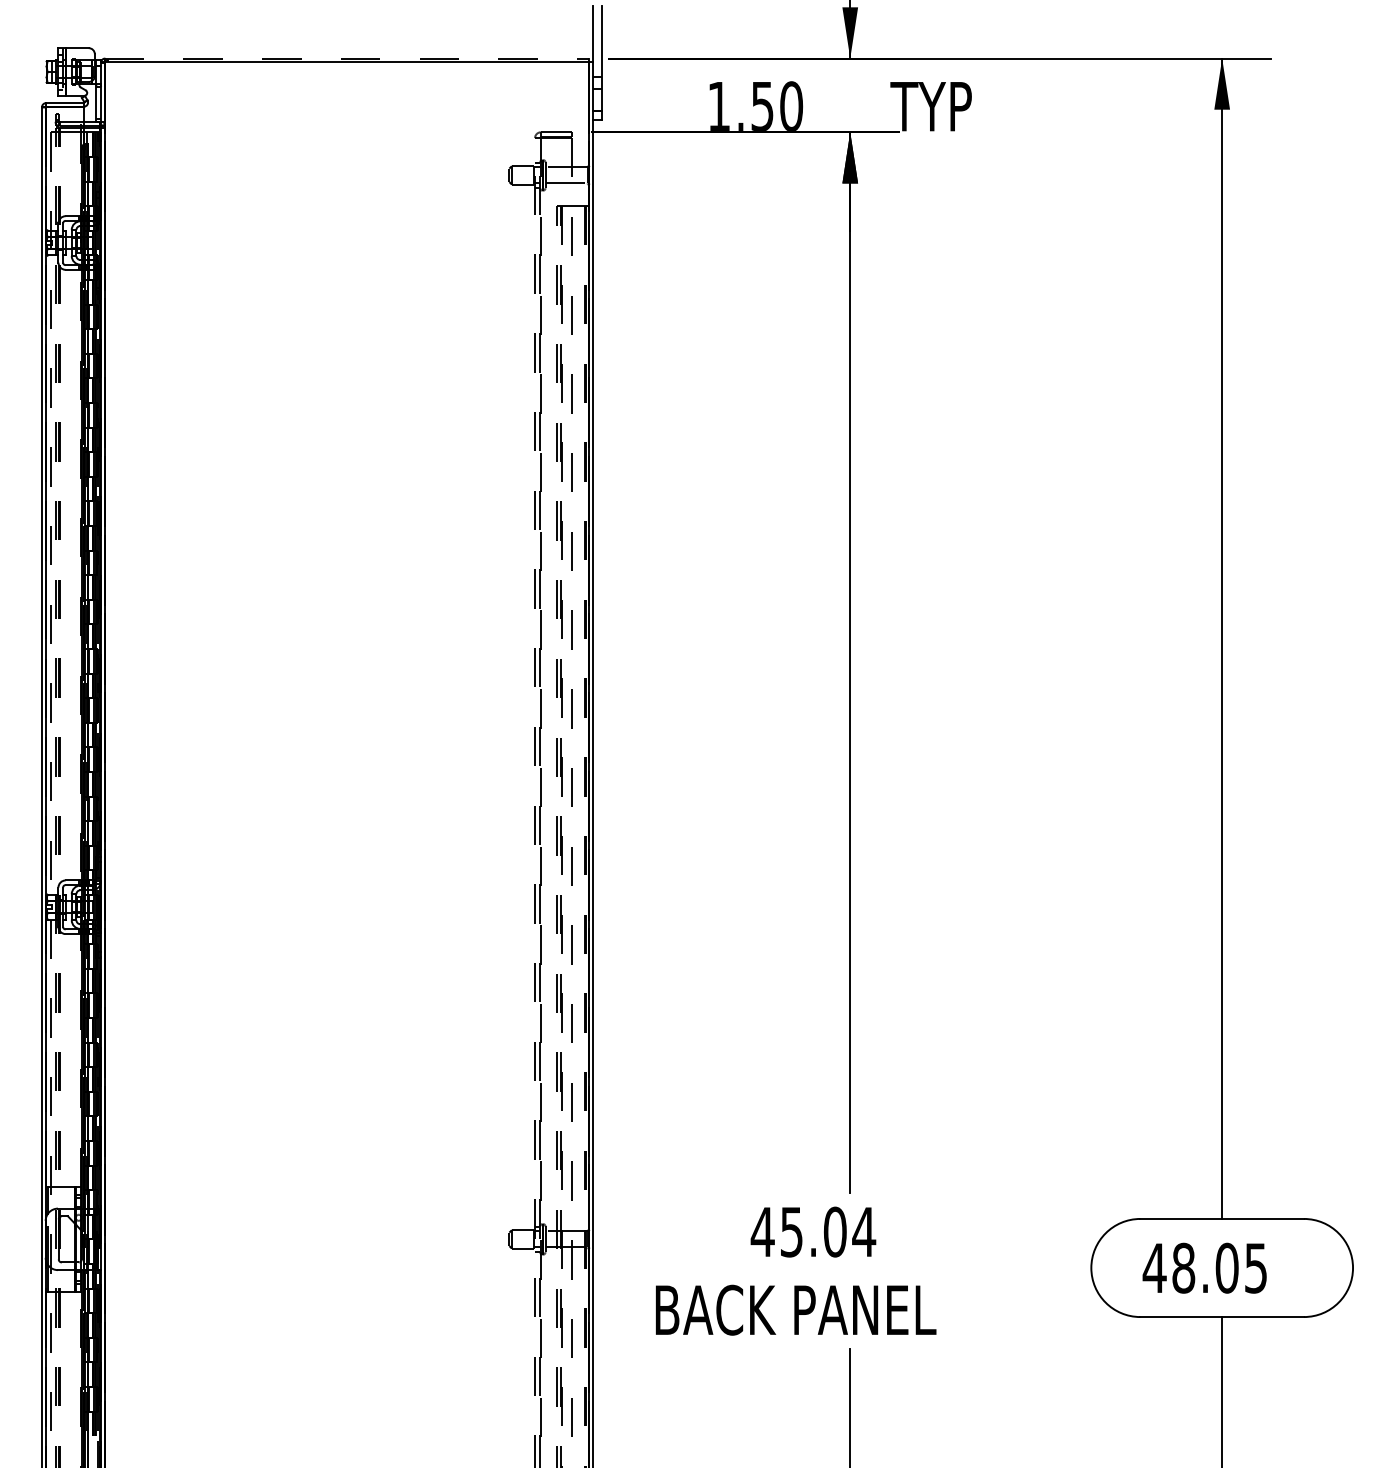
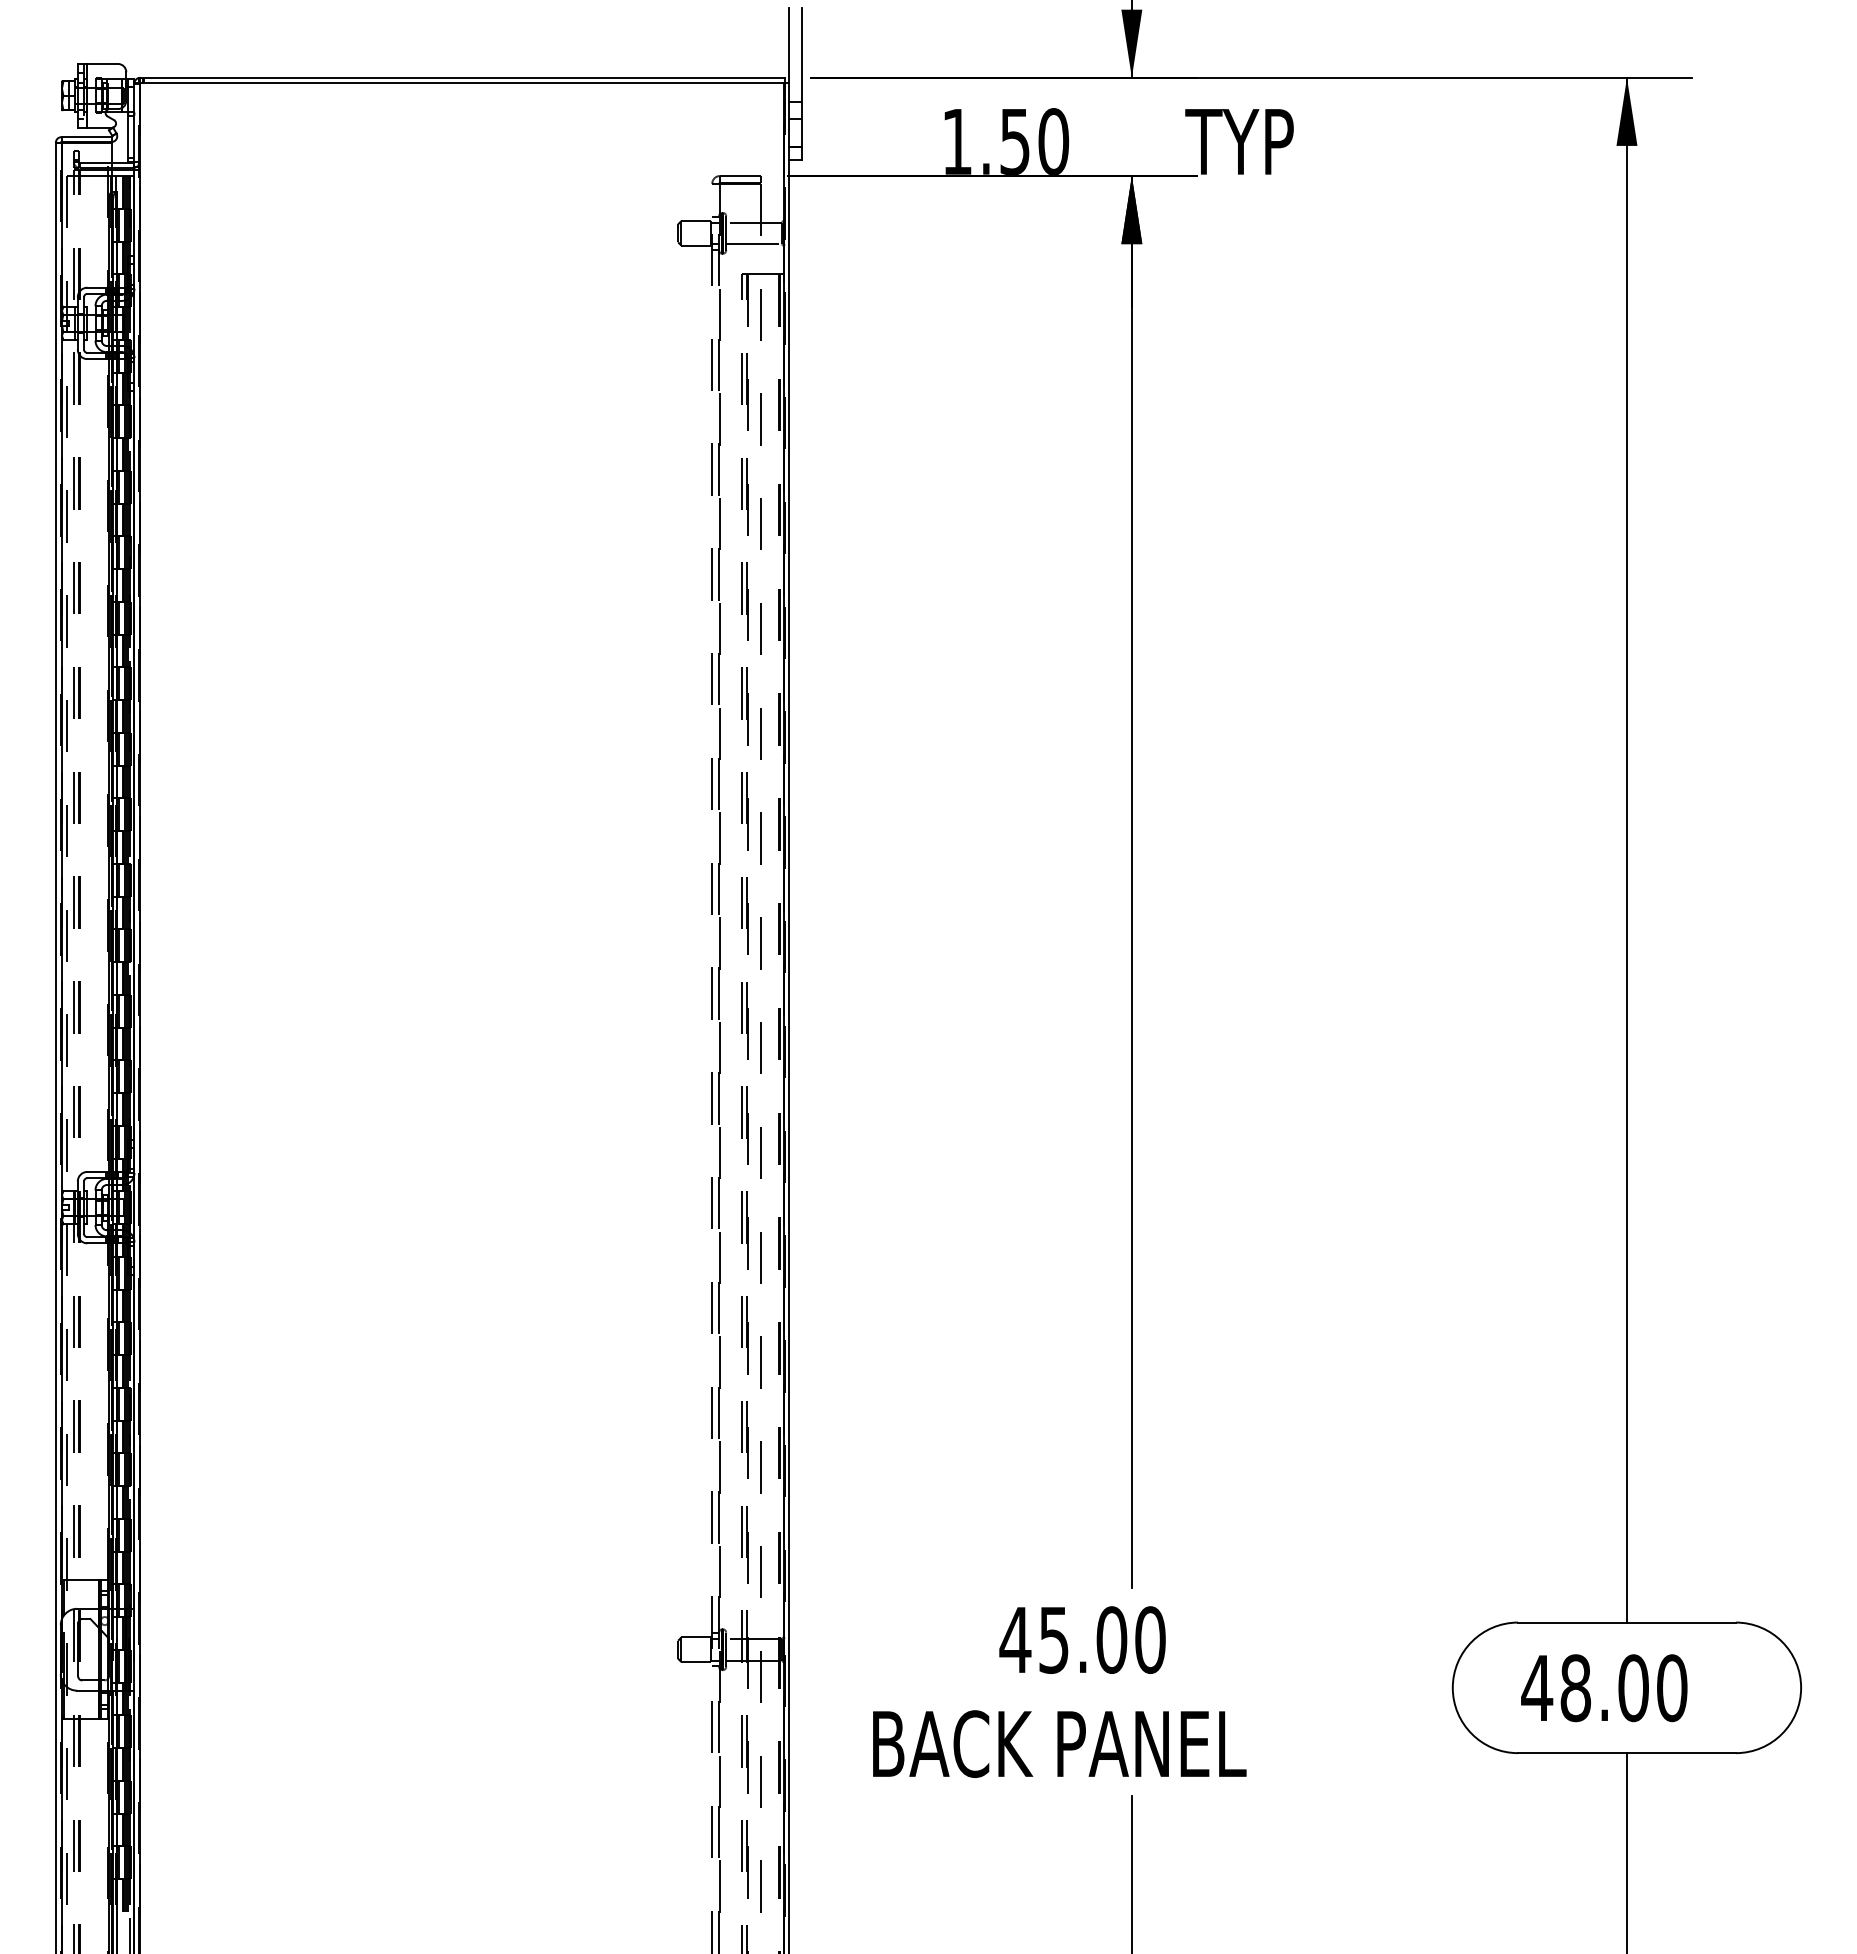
line: (346, 58) -> (461, 77), dashed -> solid
text: (864, 1231) -> (1150, 1639), 45.04 -> 45.00
text: (1256, 1268) -> (1672, 1688), 48.05 -> 48.00

